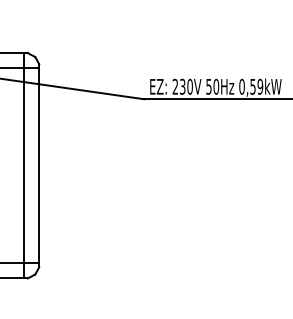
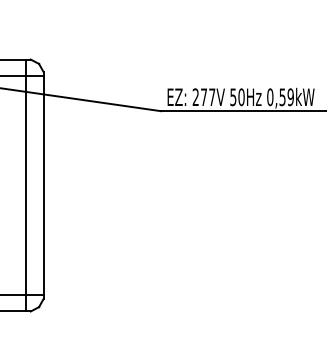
text: (186, 87) -> (208, 97), 230V -> 277V

